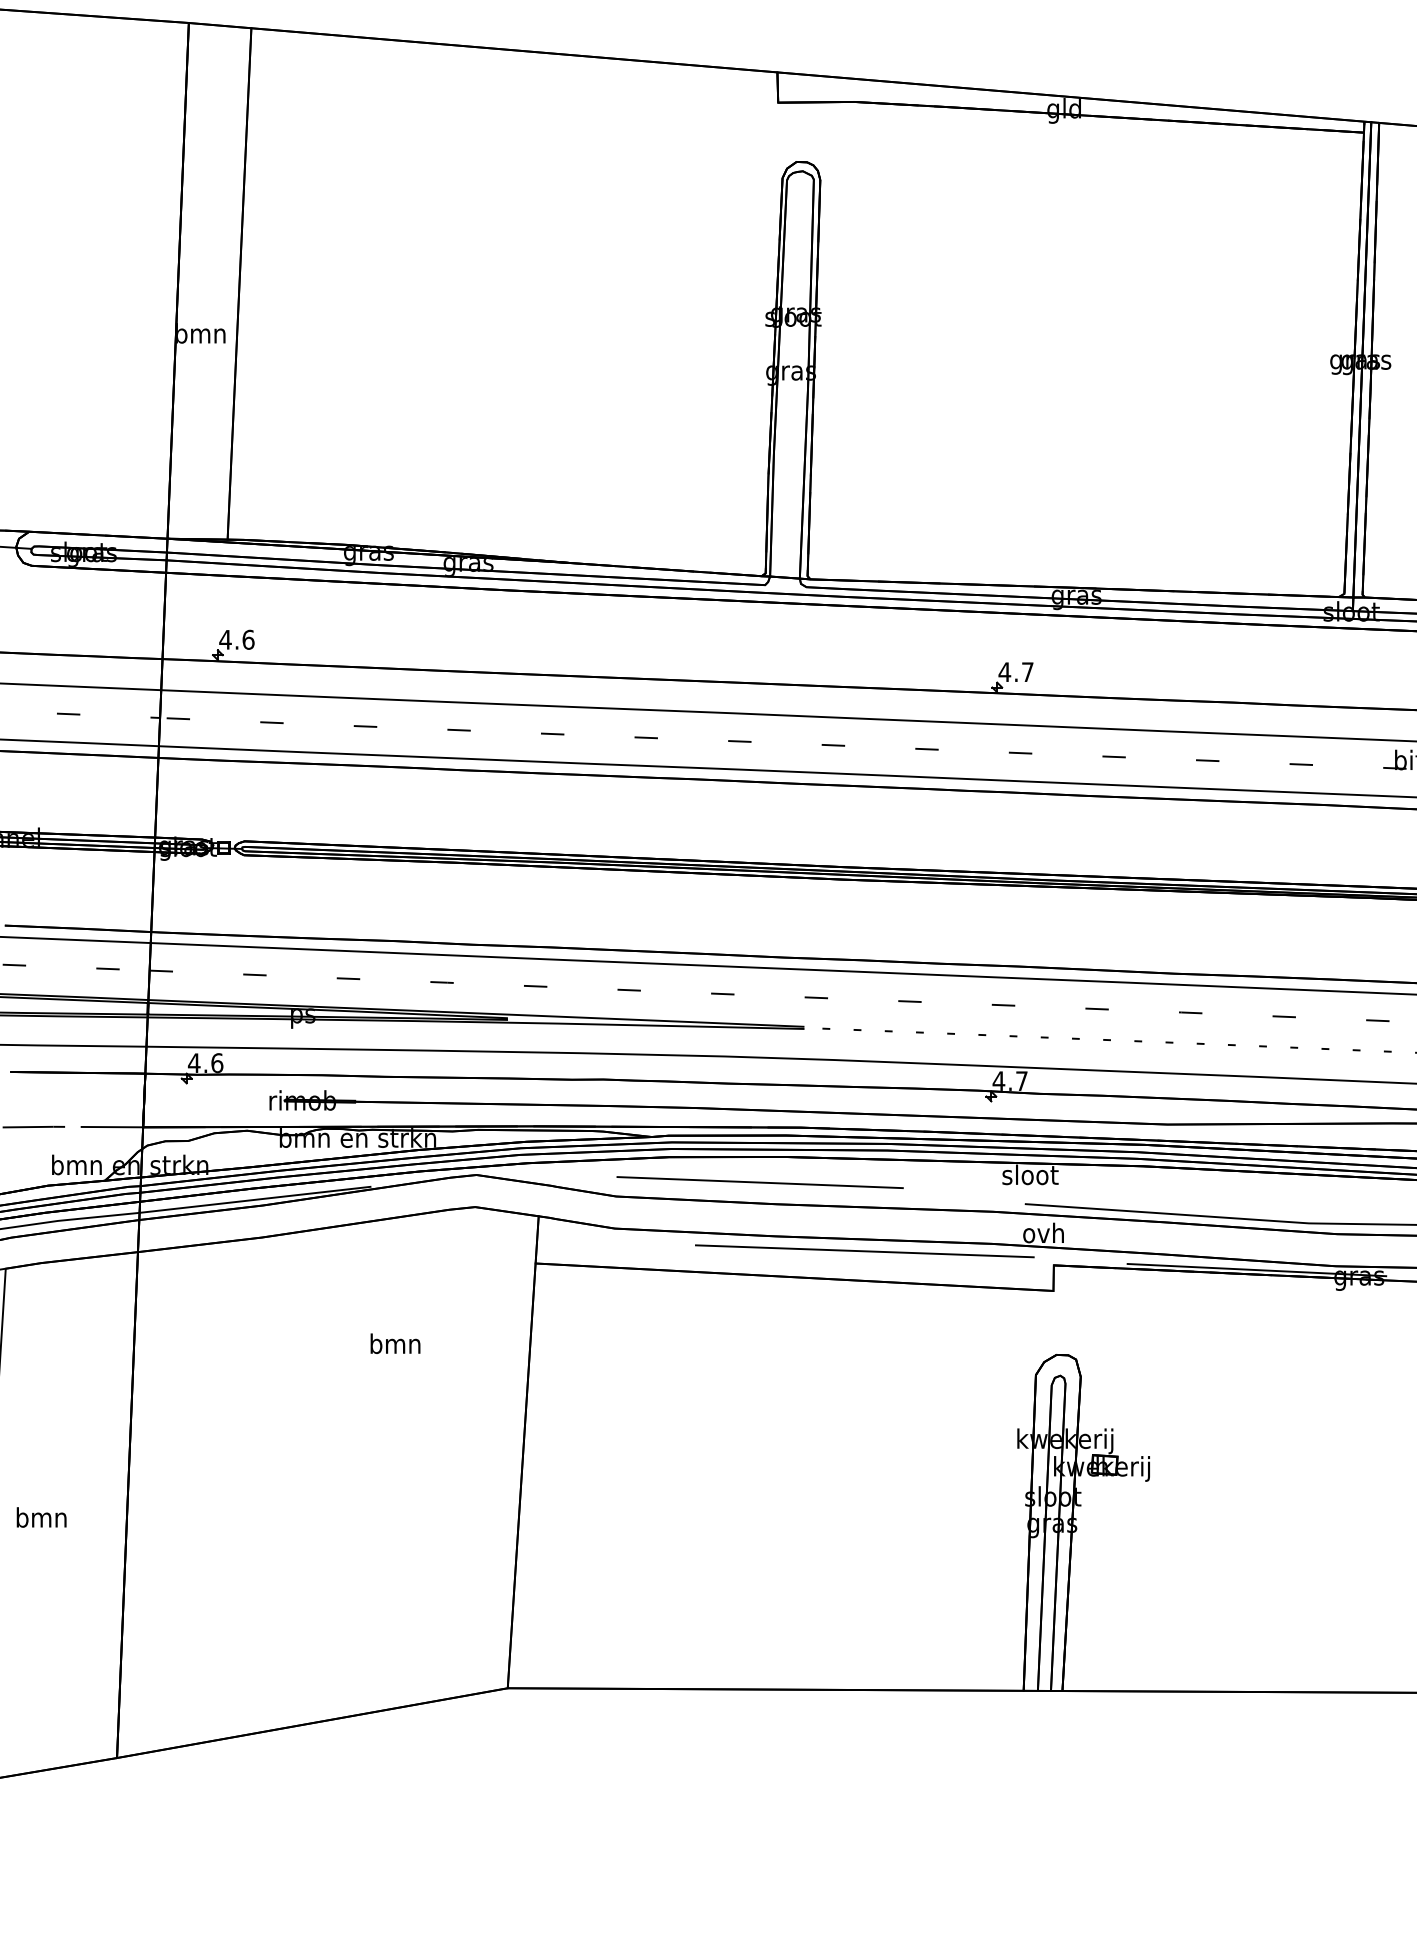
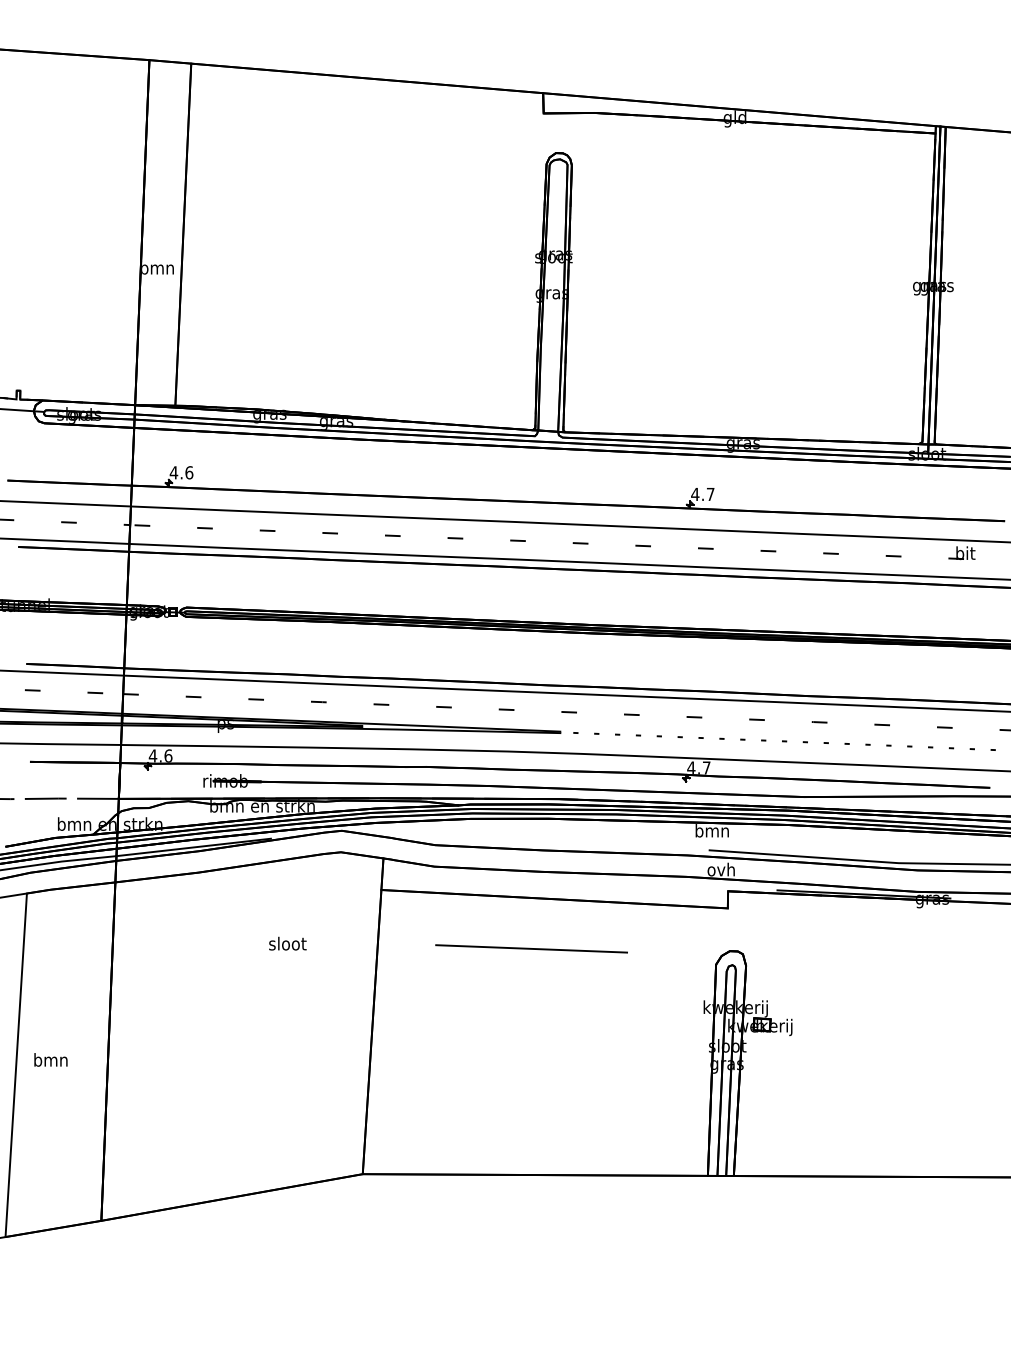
text: (1030, 1174) -> (712, 830), sloot -> bmn
line: (759, 1182) -> (531, 948), moved
line: (864, 1250) -> (601, 881), removed
text: (395, 1343) -> (287, 943), bmn -> sloot

